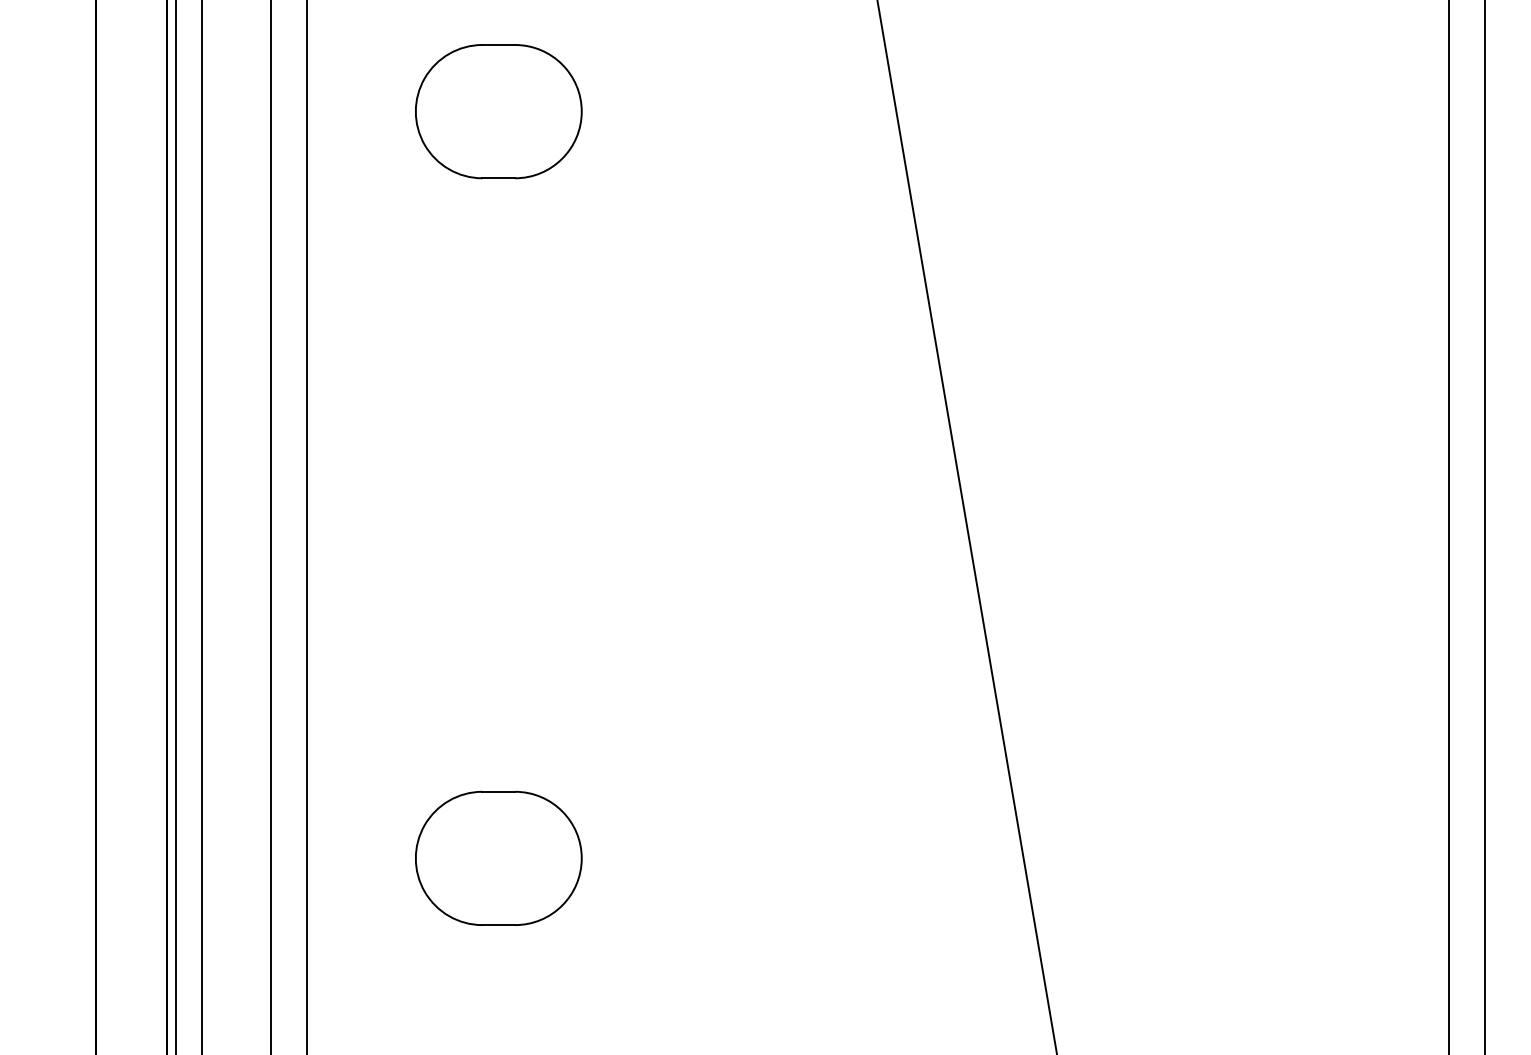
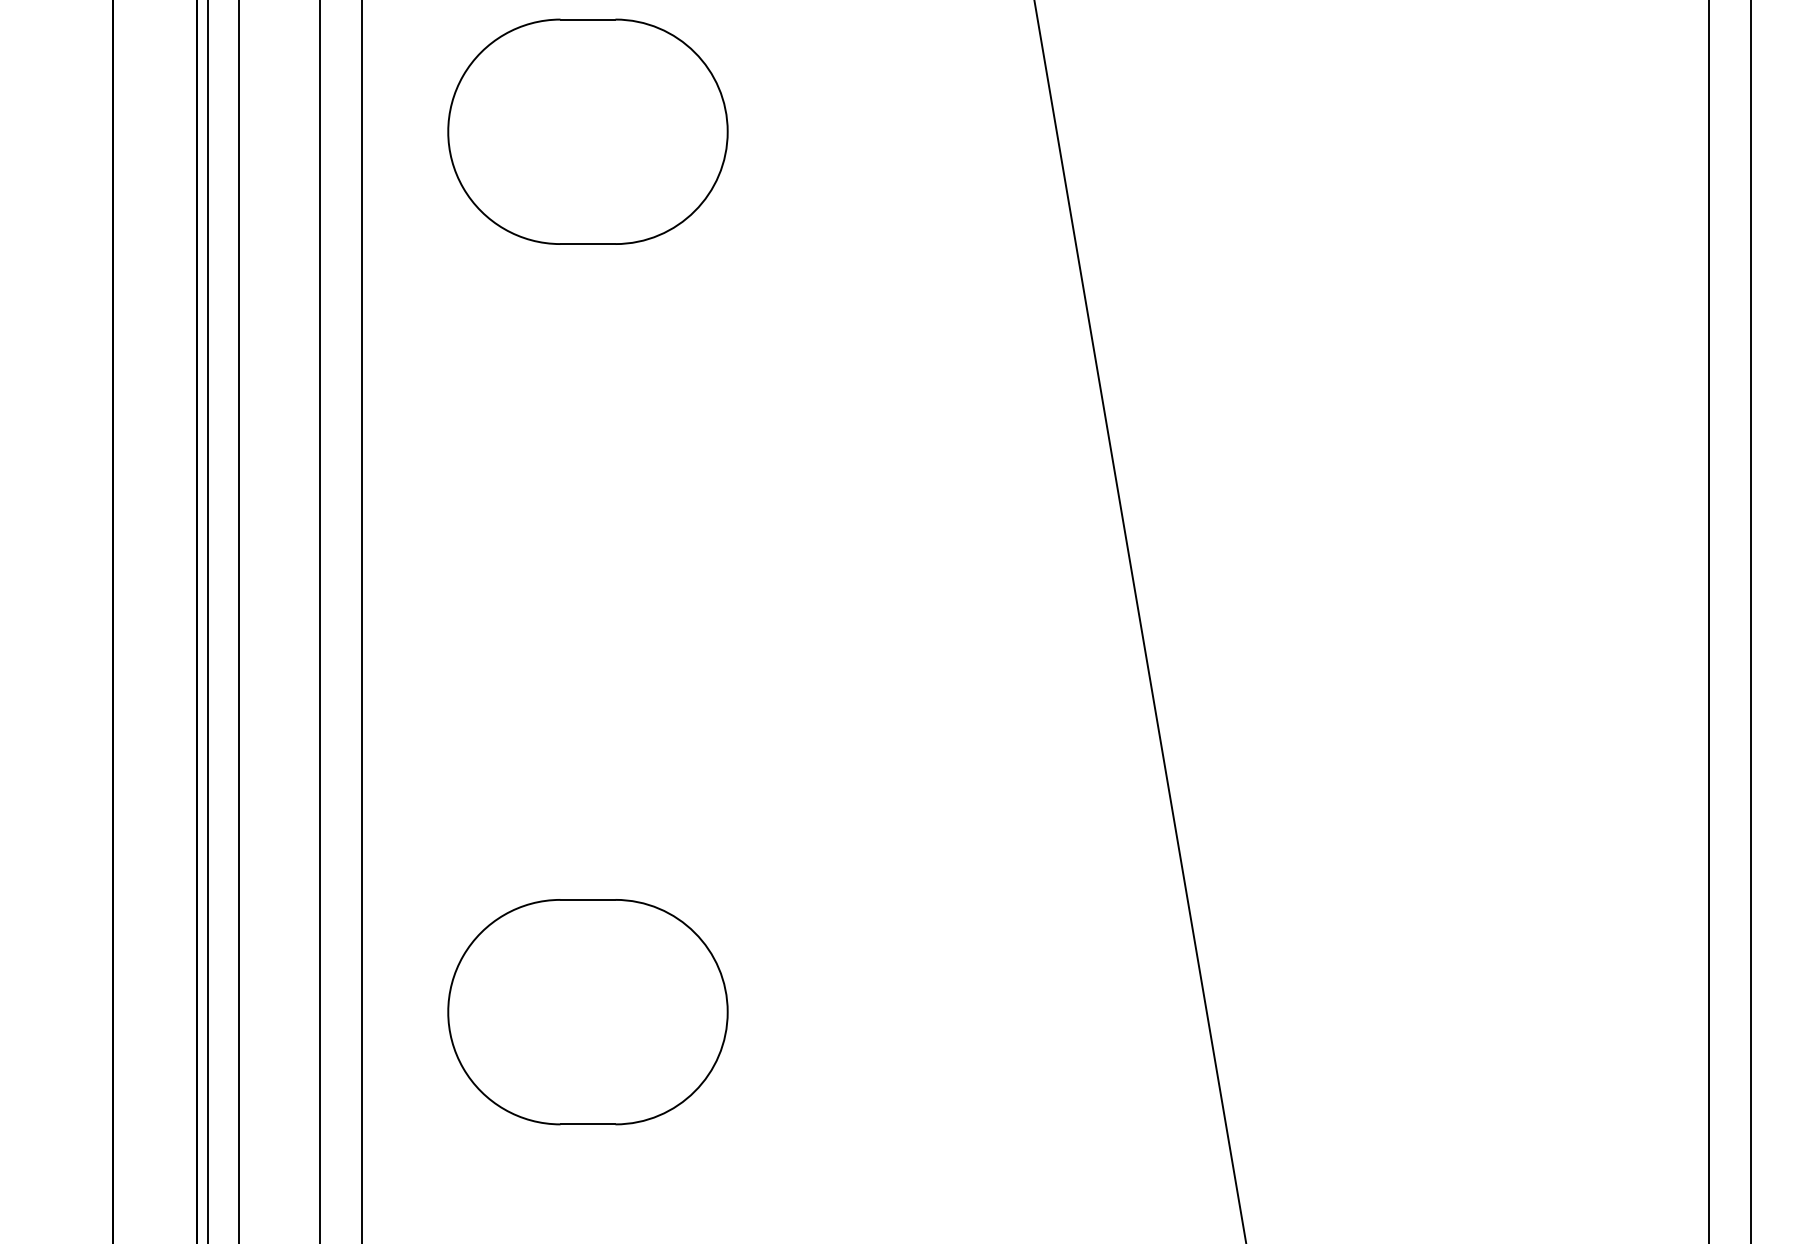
part: (498, 111) -> (587, 131), size x1.43
part: (498, 858) -> (587, 1012), size x1.43

